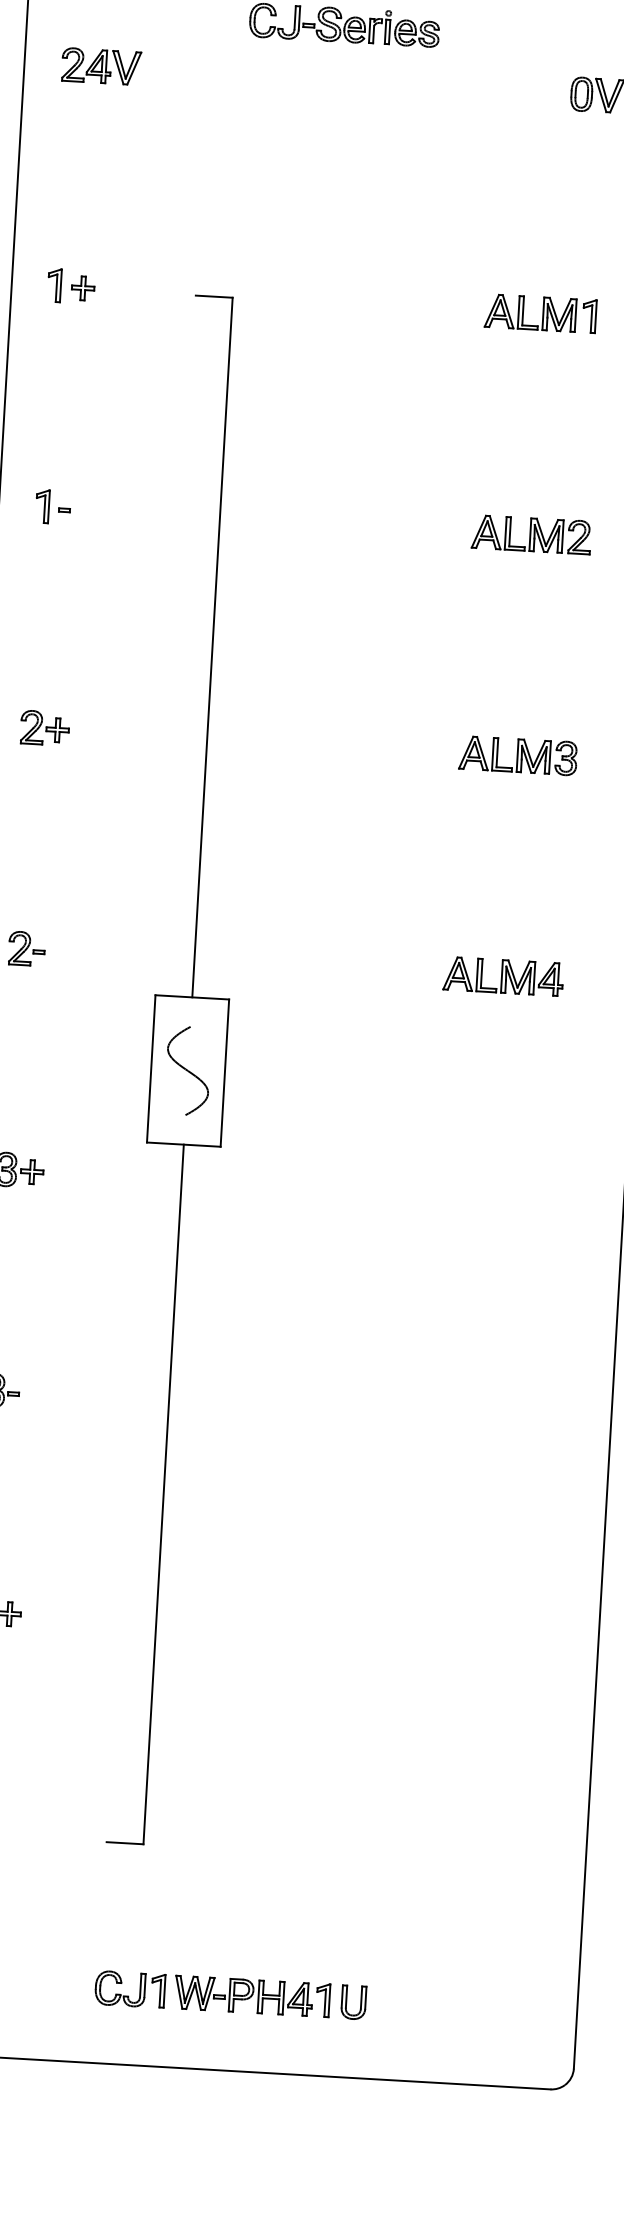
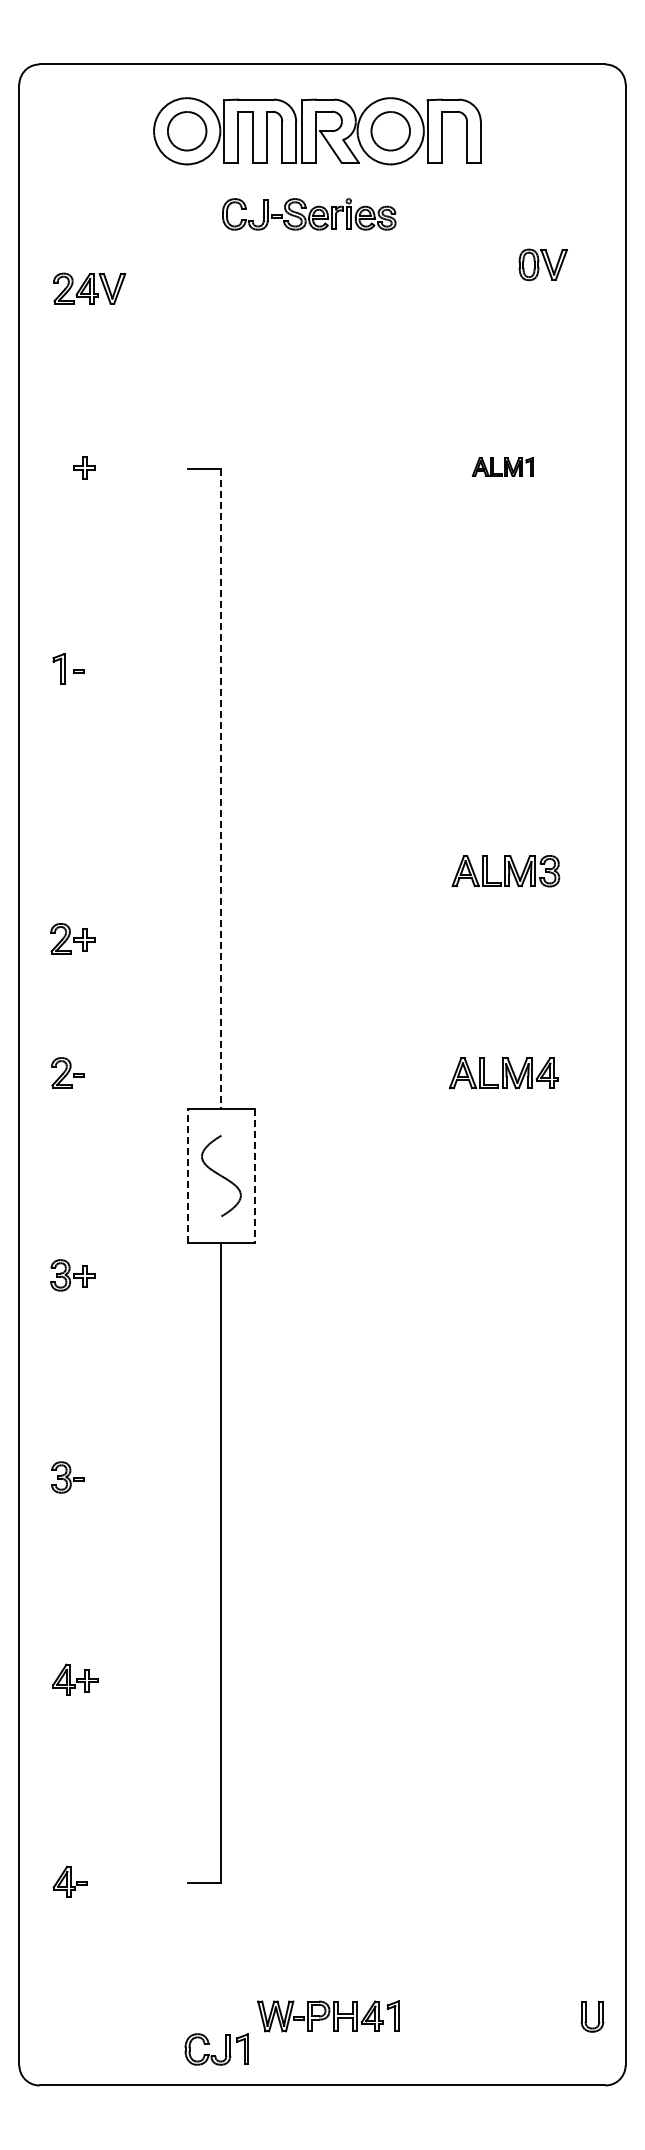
part: (101, 66) -> (89, 288), moved
part: (53, 285) -> (57, 466), removed
part: (540, 313) -> (502, 466), size x0.6
part: (530, 534) -> (505, 668), removed
line: (212, 647) -> (221, 788), solid -> dashed
part: (44, 727) -> (72, 938), moved
line: (150, 1068) -> (187, 1175), solid -> dashed
line: (225, 1073) -> (255, 1176), solid -> dashed
part: (128, 1995) -> (215, 2055), moved
part: (353, 2002) -> (592, 2016), moved

